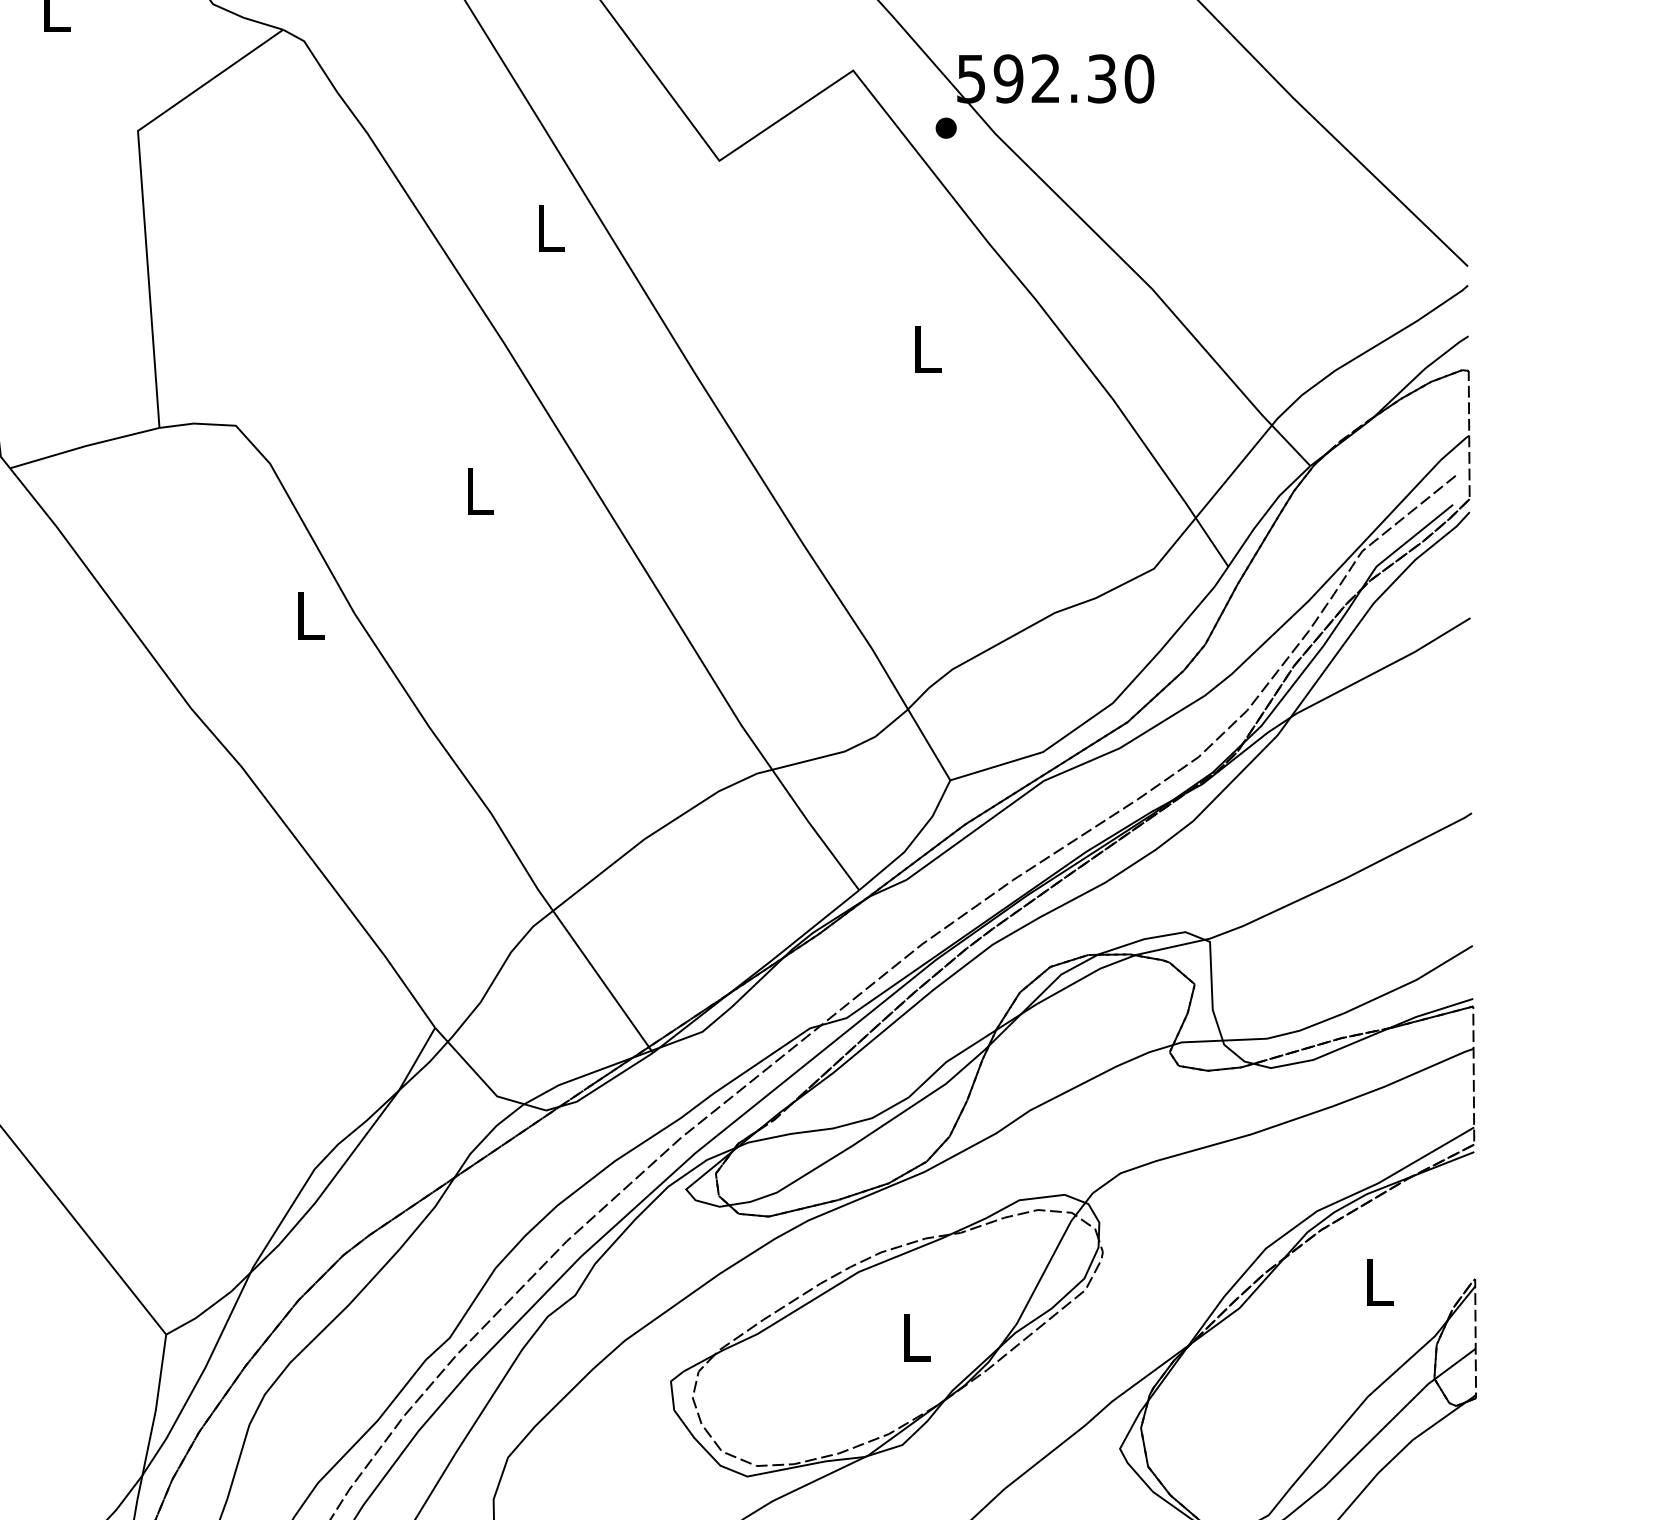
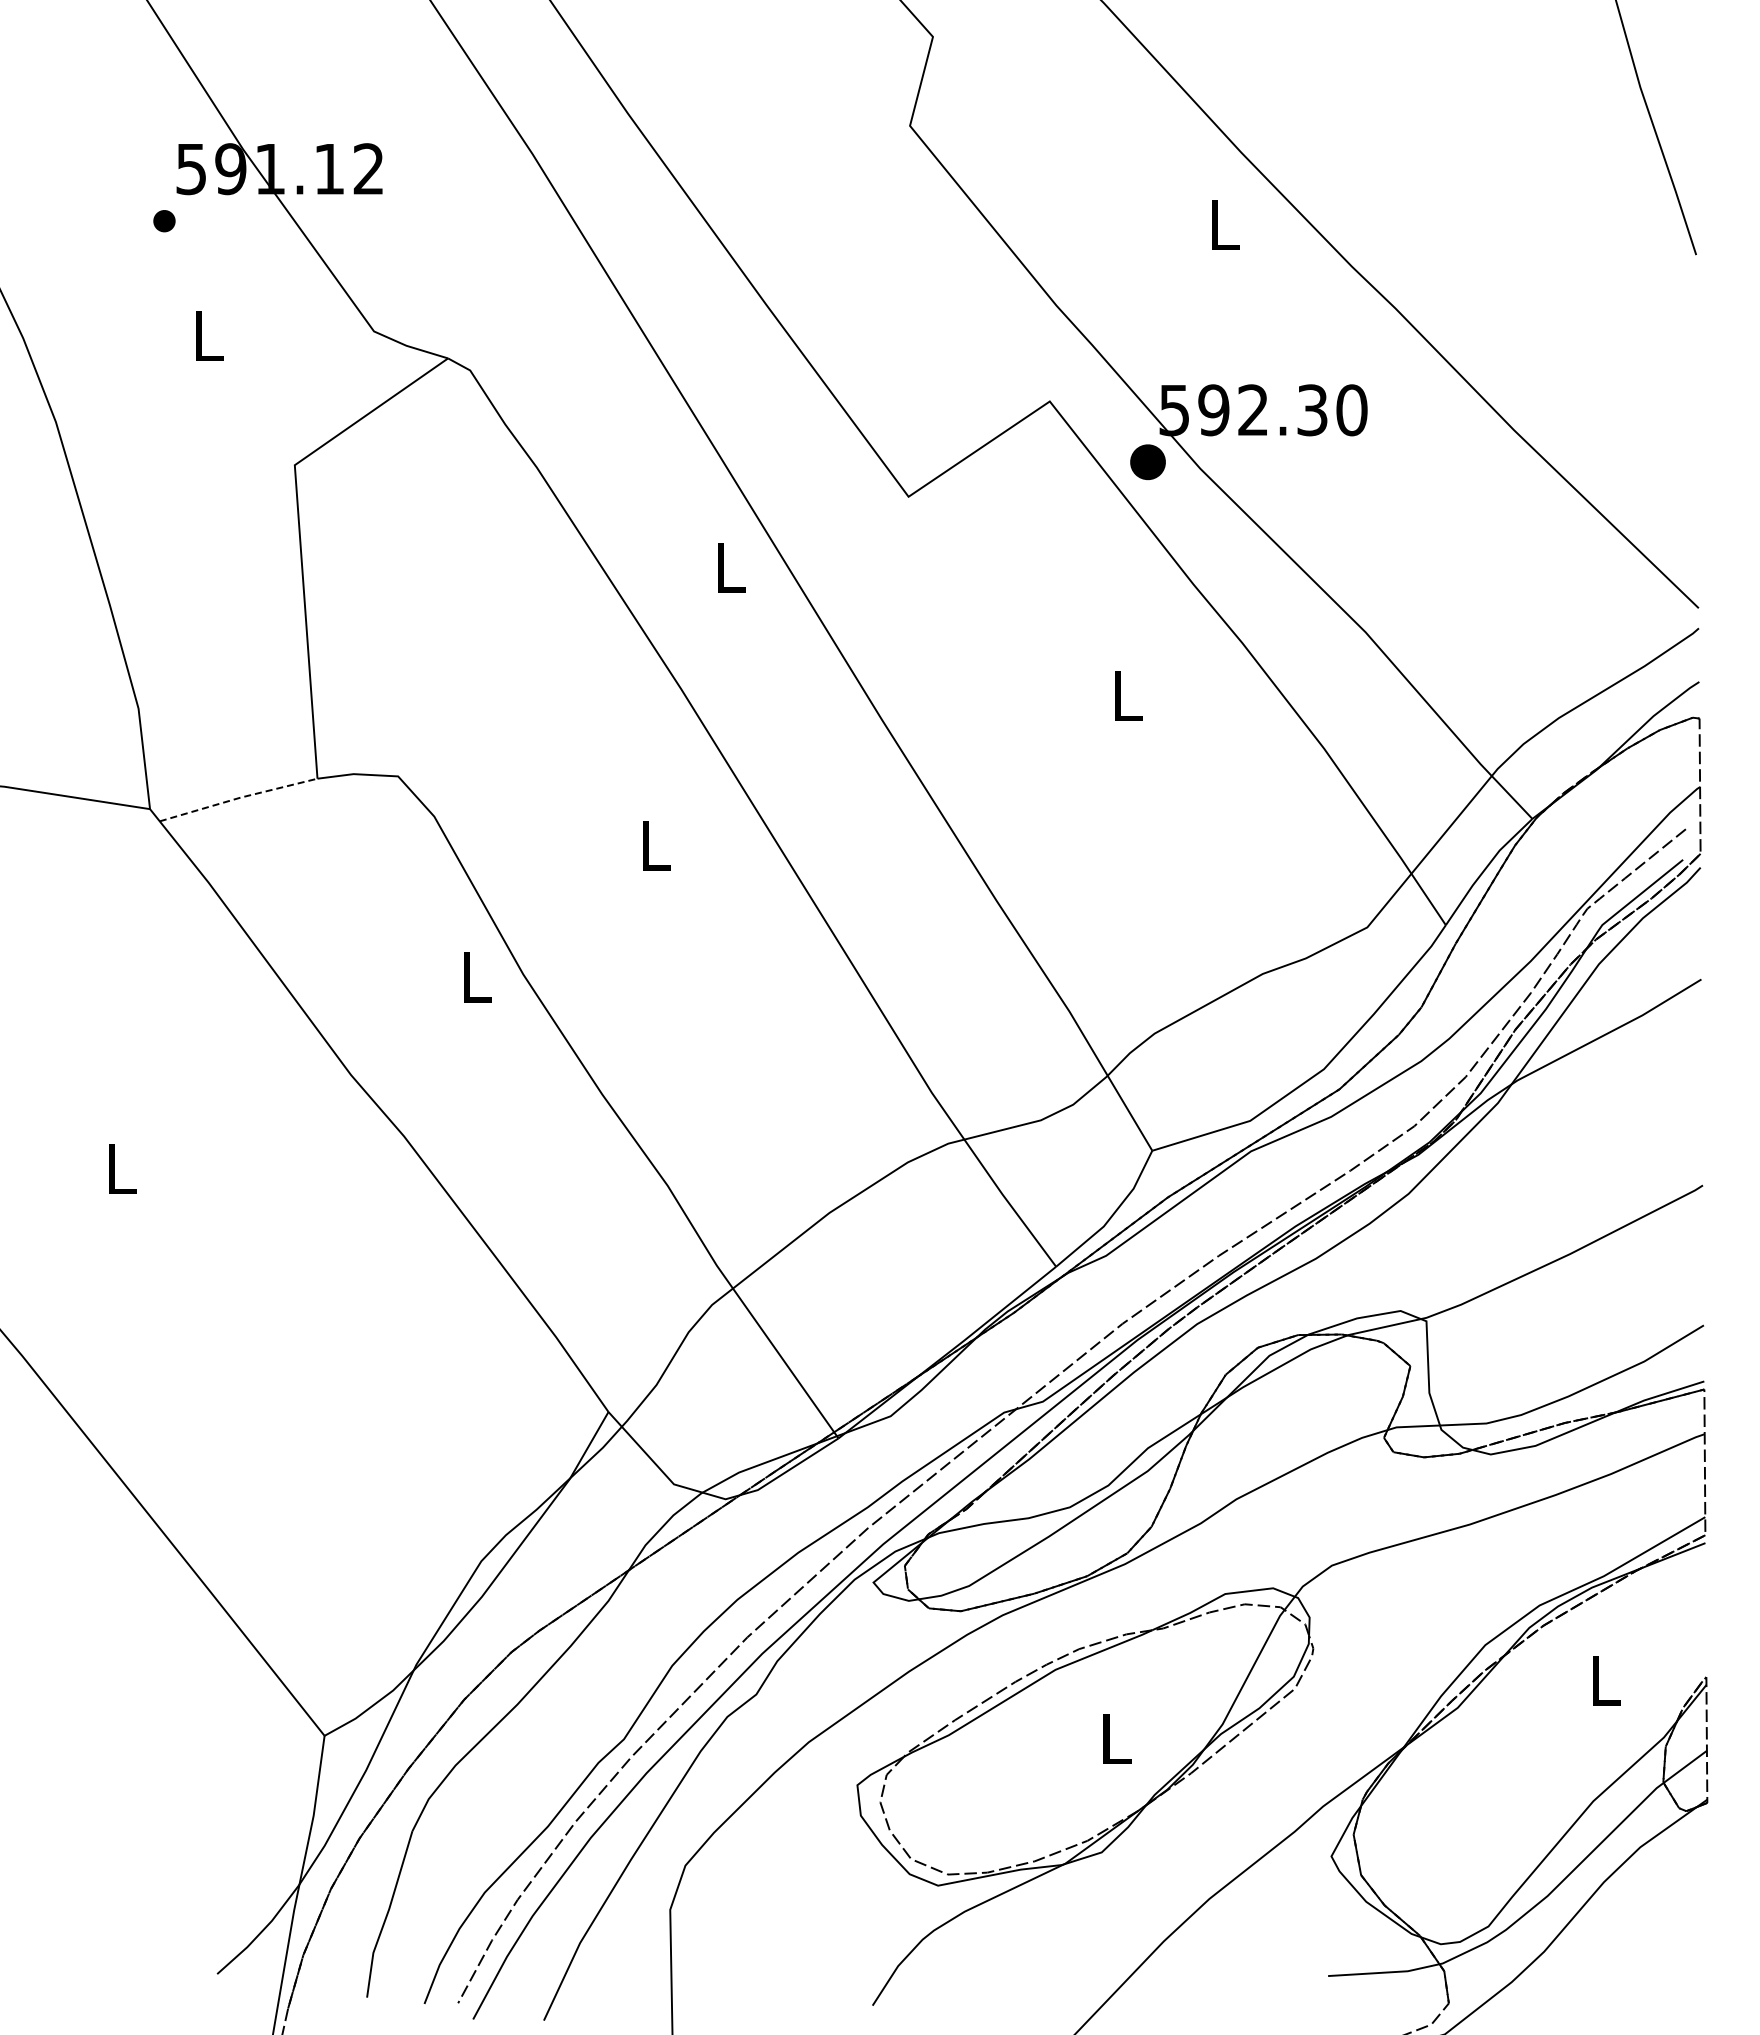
part: (945, 128) -> (1147, 462), size x1.6
line: (84, 446) -> (238, 798), solid -> dashed

